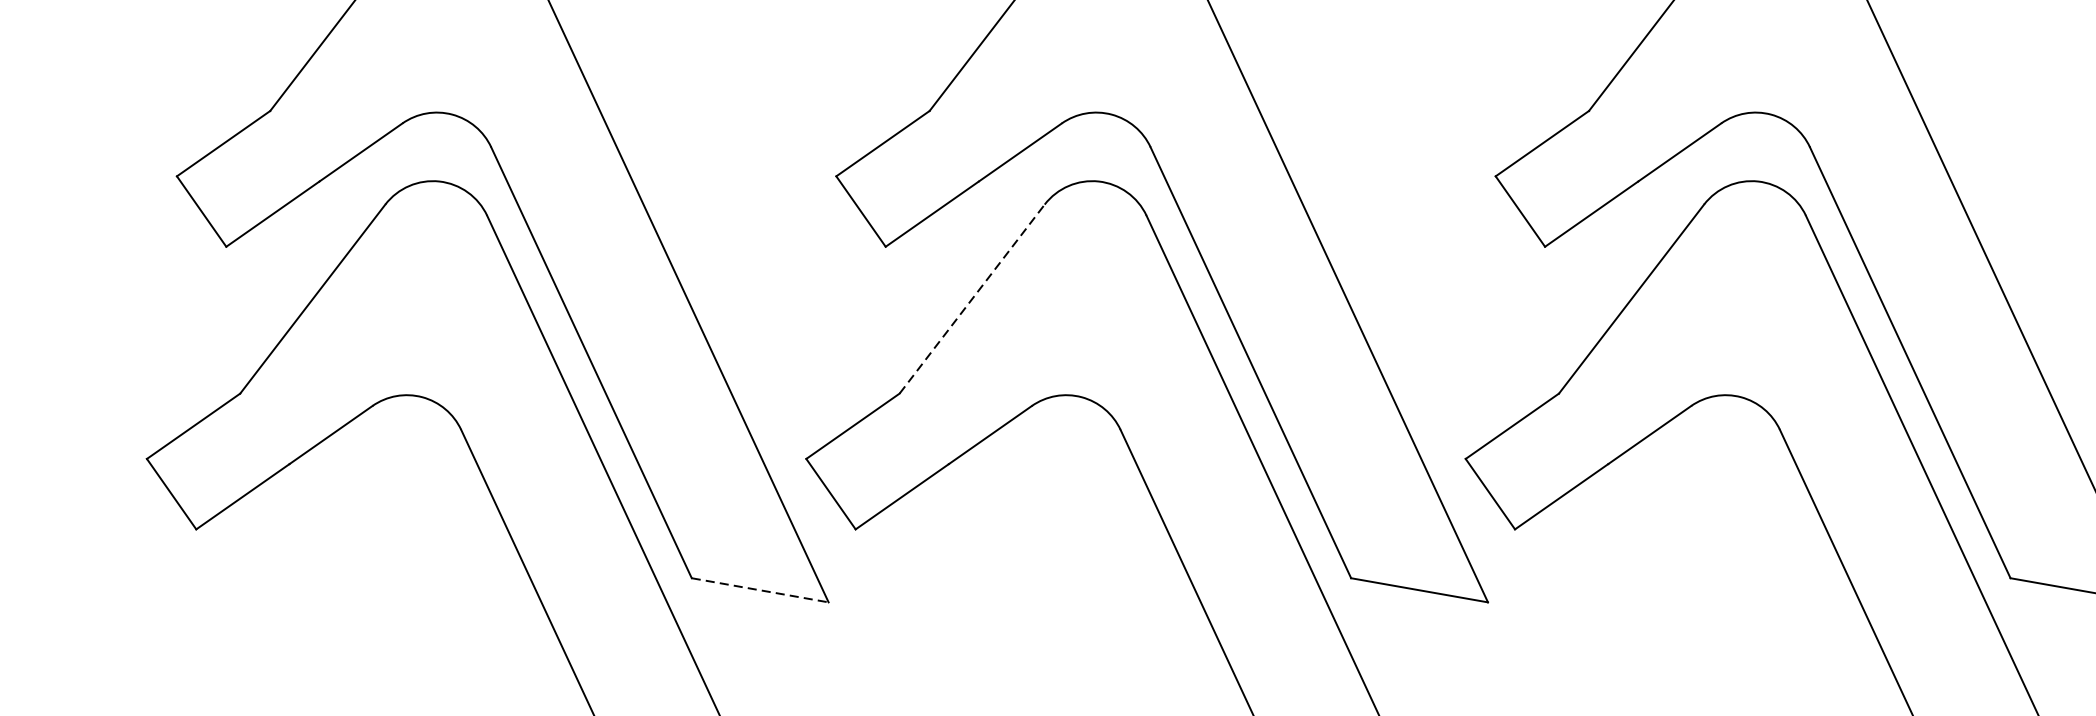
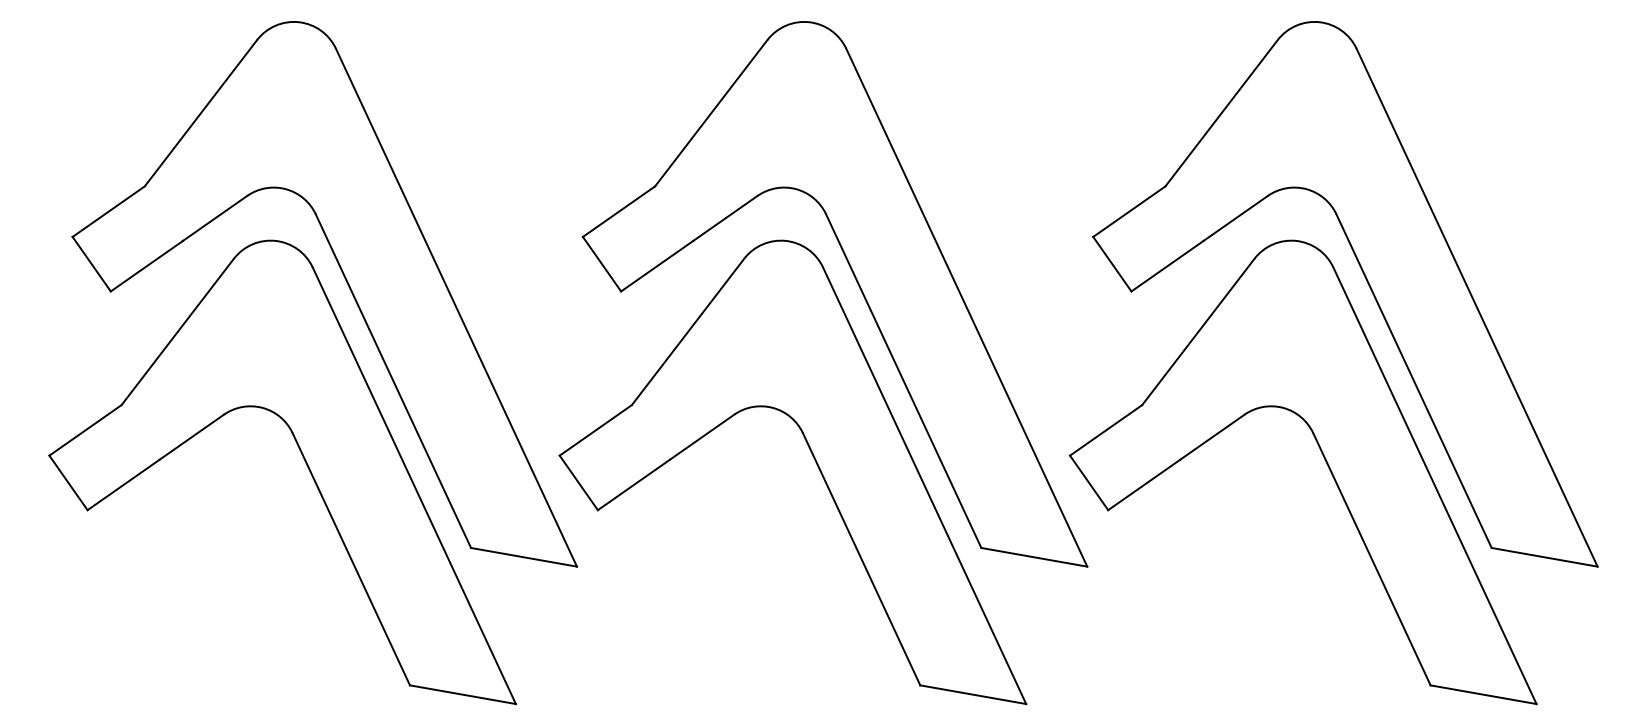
line: (972, 298) -> (688, 331), dashed -> solid
line: (760, 590) -> (524, 557), dashed -> solid

